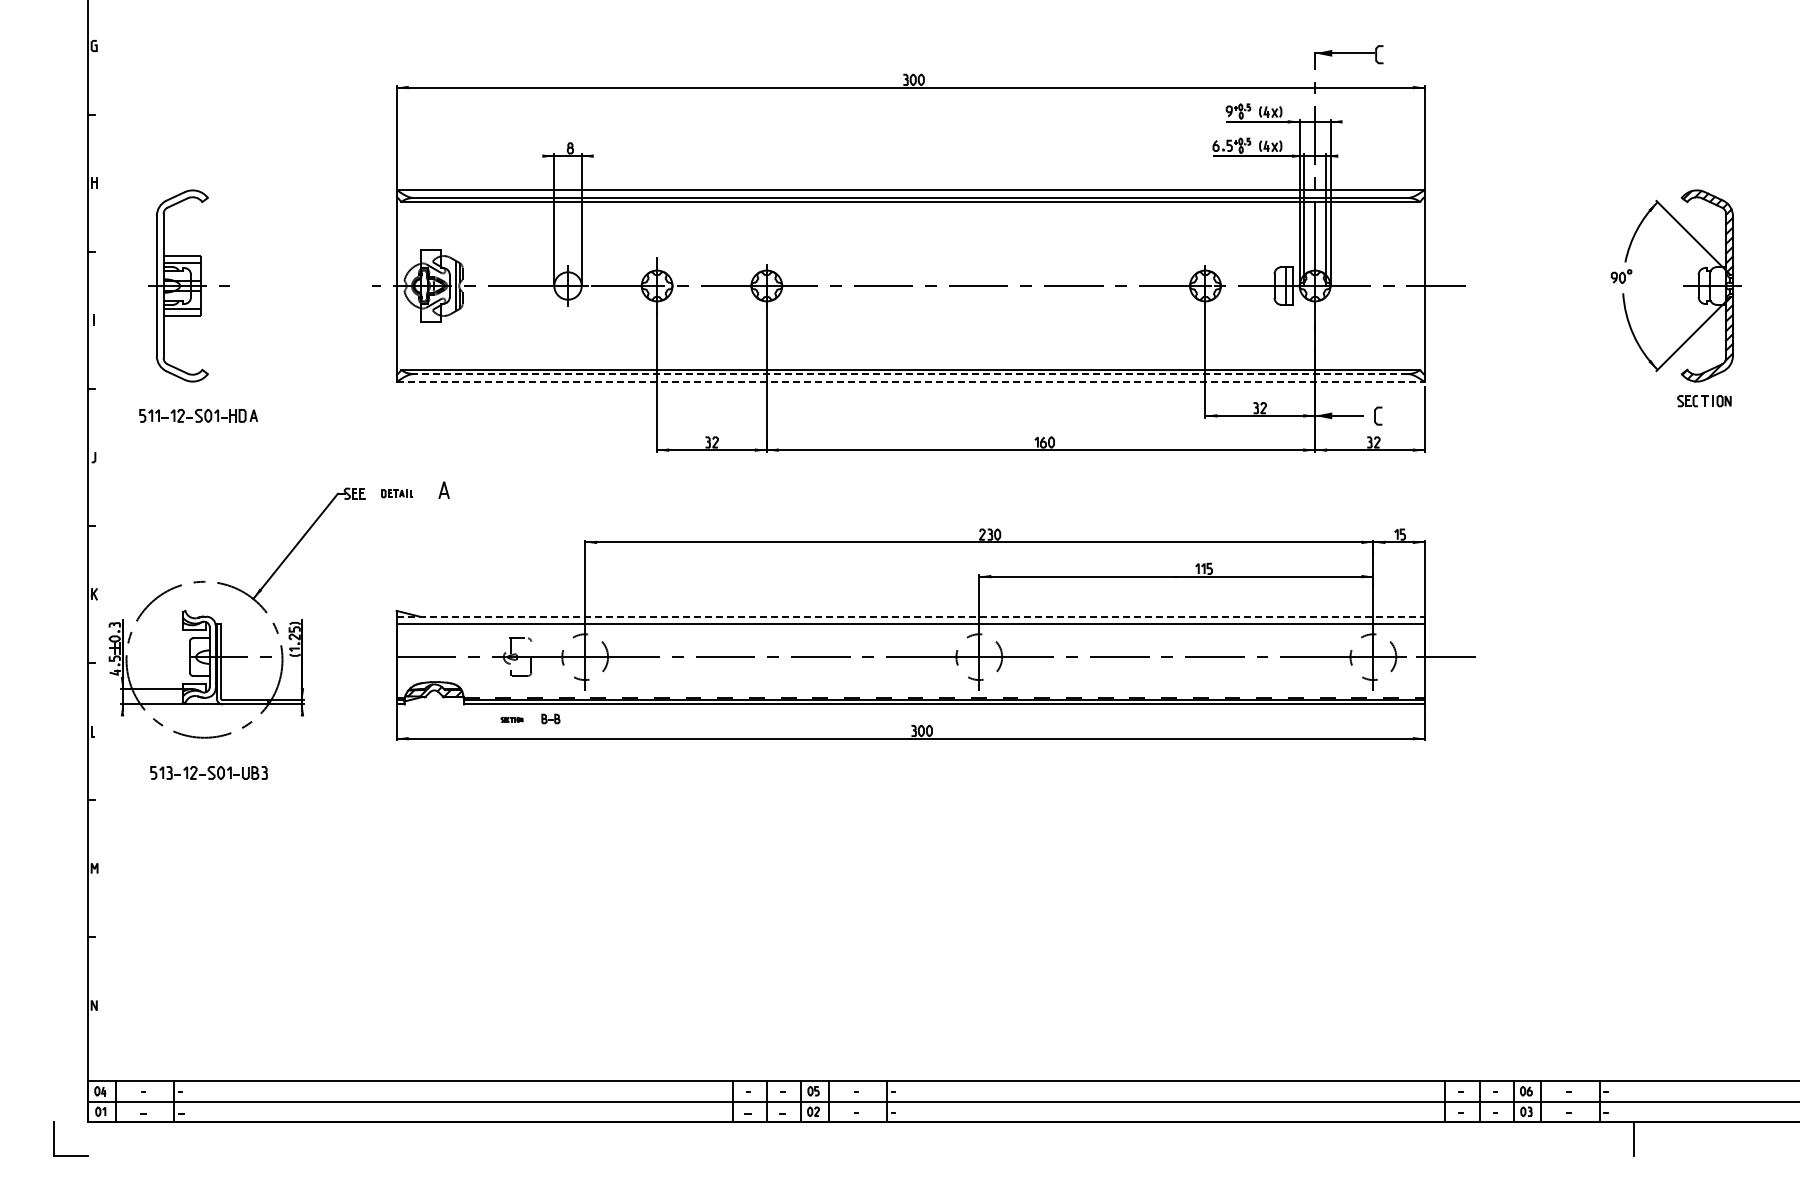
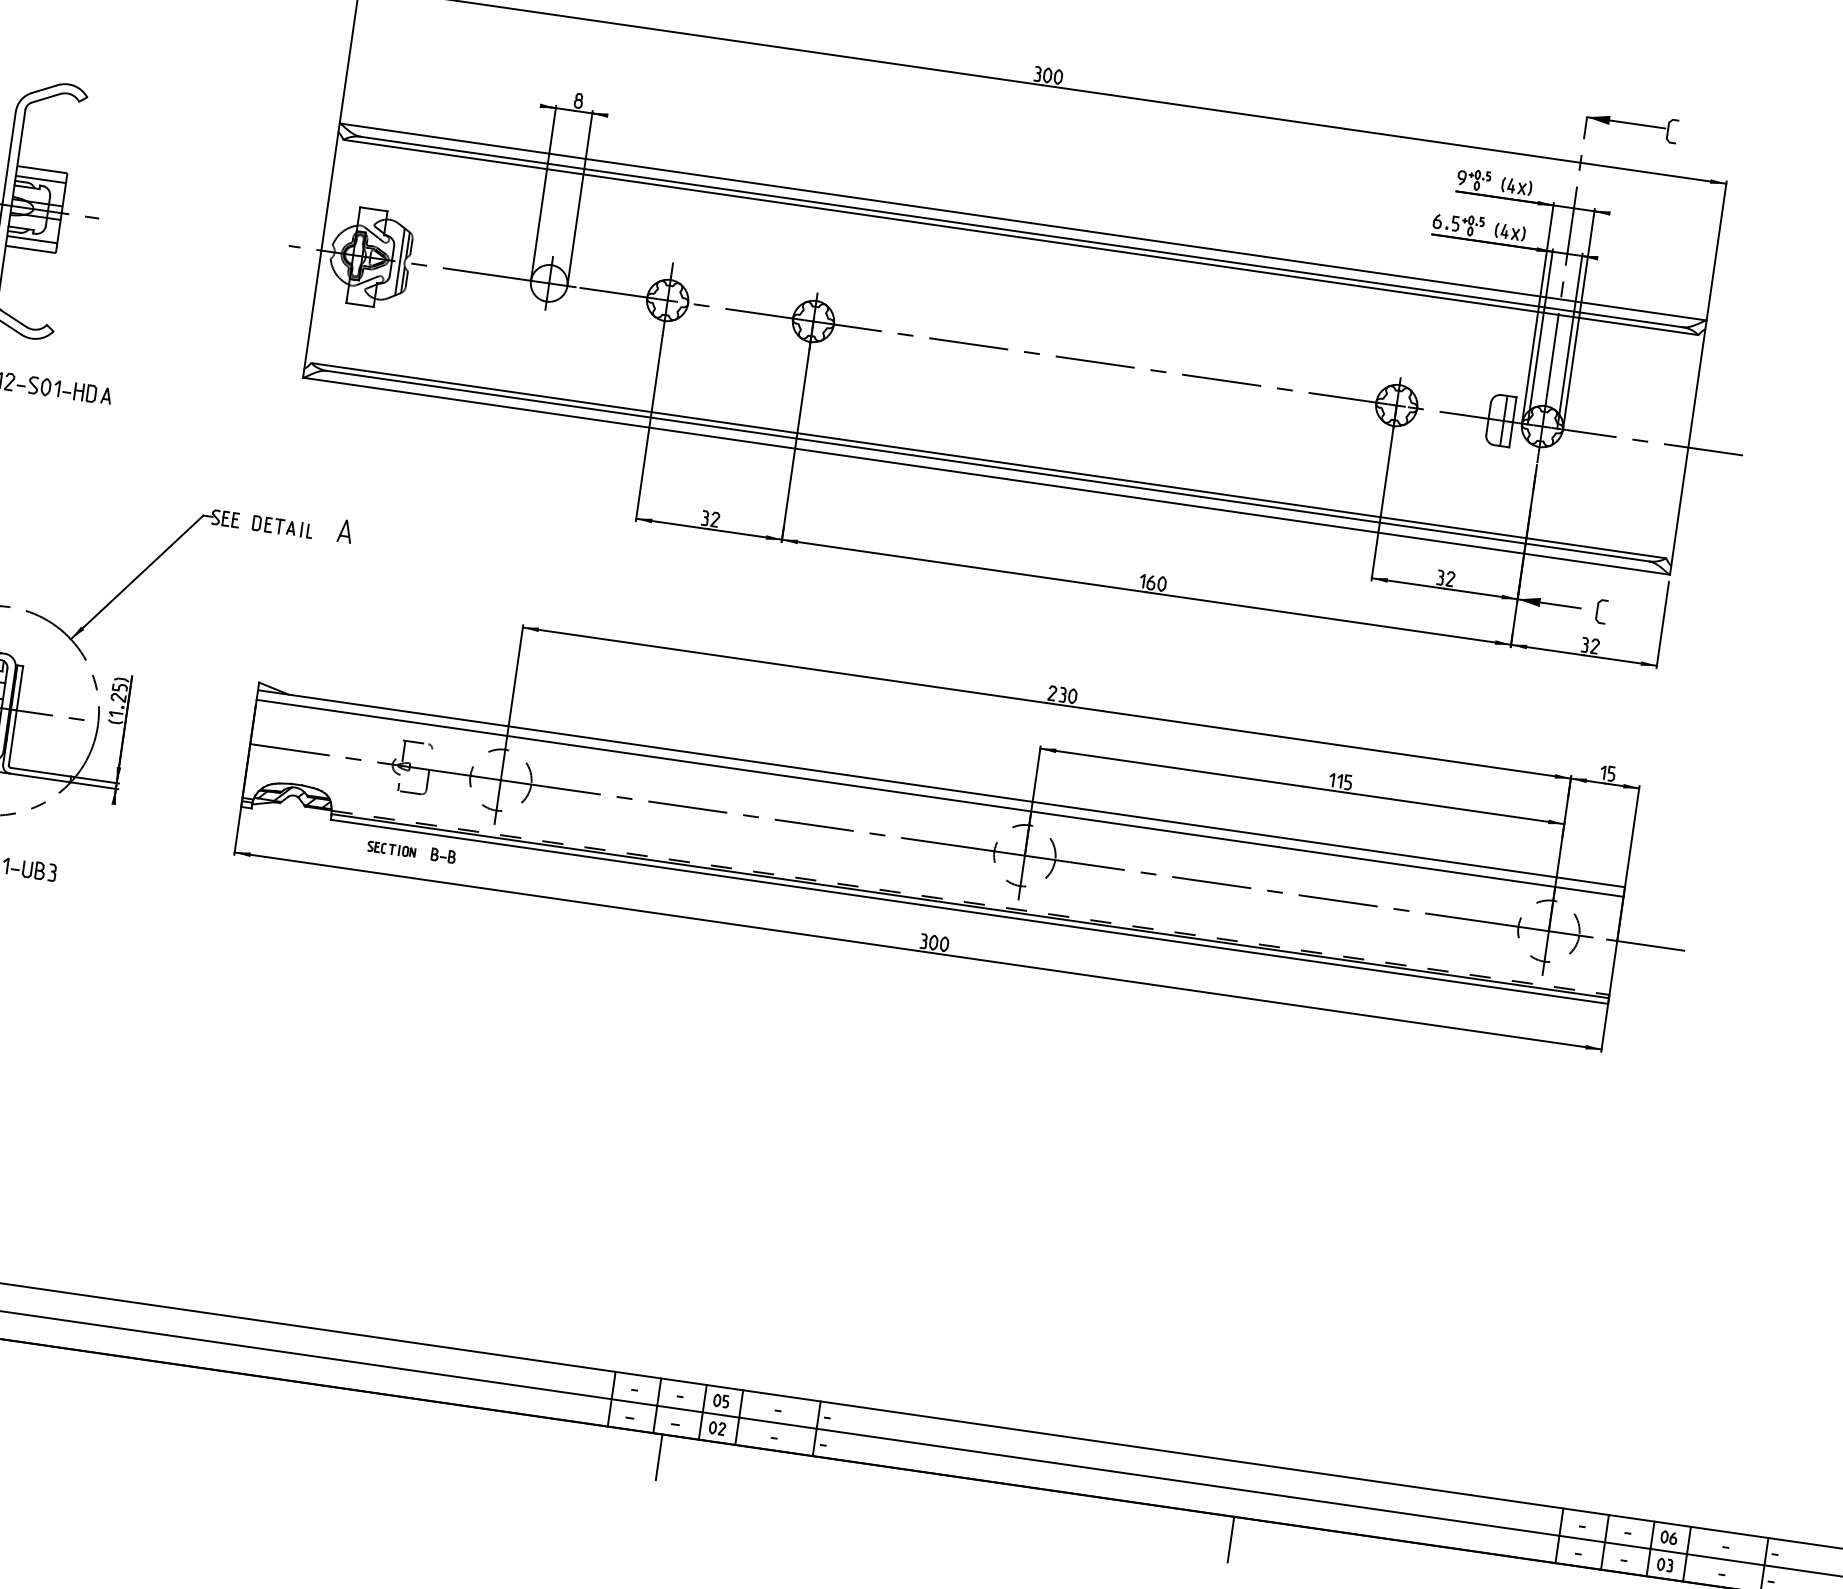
line: (910, 374) -> (987, 466), dashed -> solid
line: (910, 381) -> (986, 476), dashed -> solid
part: (396, 493) -> (281, 526), size x1.43
line: (911, 616) -> (942, 788), dashed -> solid
part: (511, 719) -> (390, 848), size x1.67
line: (773, 1139) -> (658, 1457), added
line: (1203, 1139) -> (1230, 1539), added

